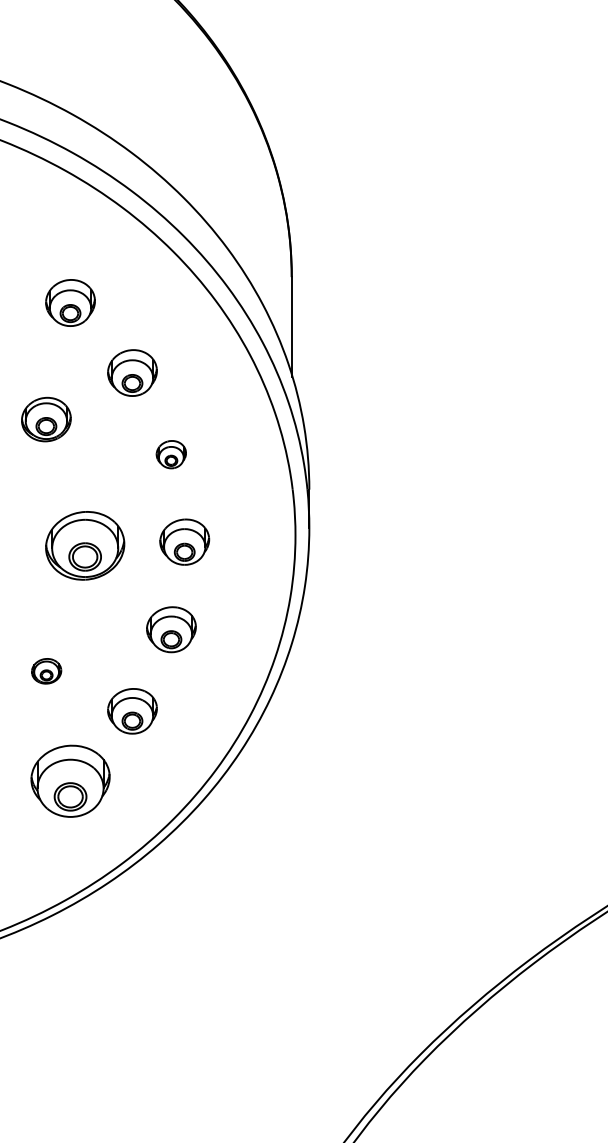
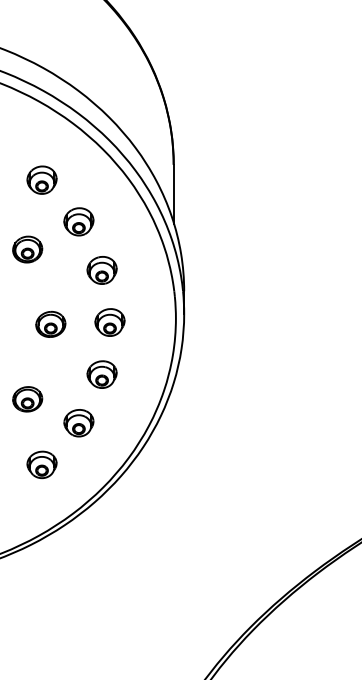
part: (170, 454) -> (101, 270), size x1.67
part: (84, 543) -> (50, 323), size x0.62
part: (46, 671) -> (27, 399), size x1.67
part: (69, 780) -> (41, 464), size x0.62

